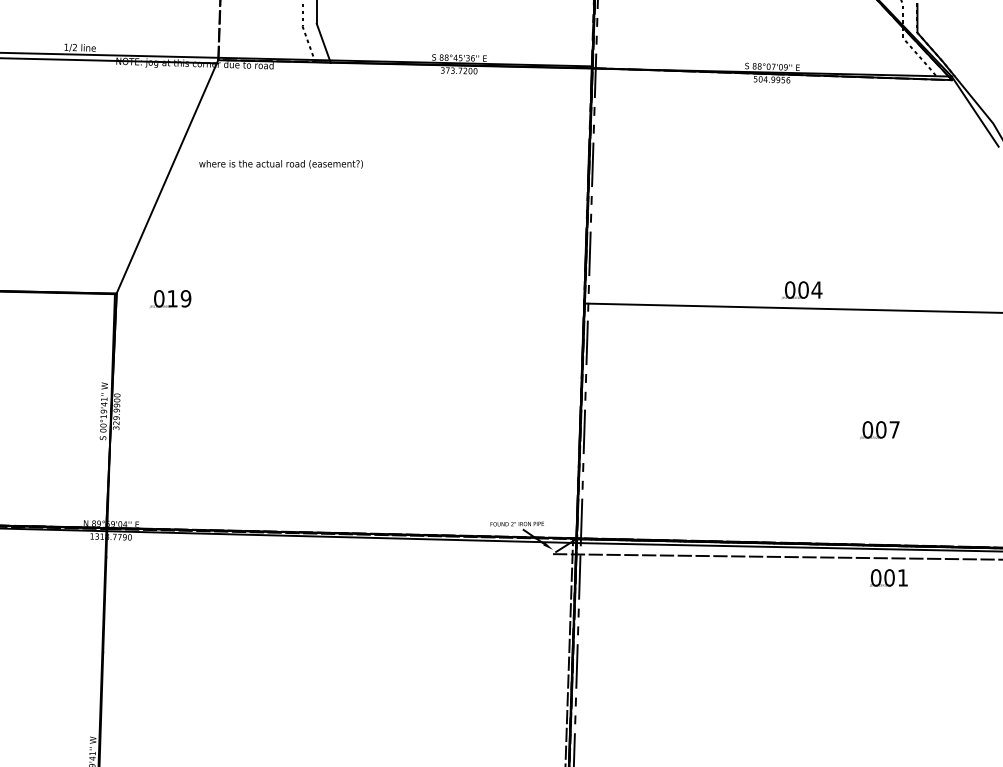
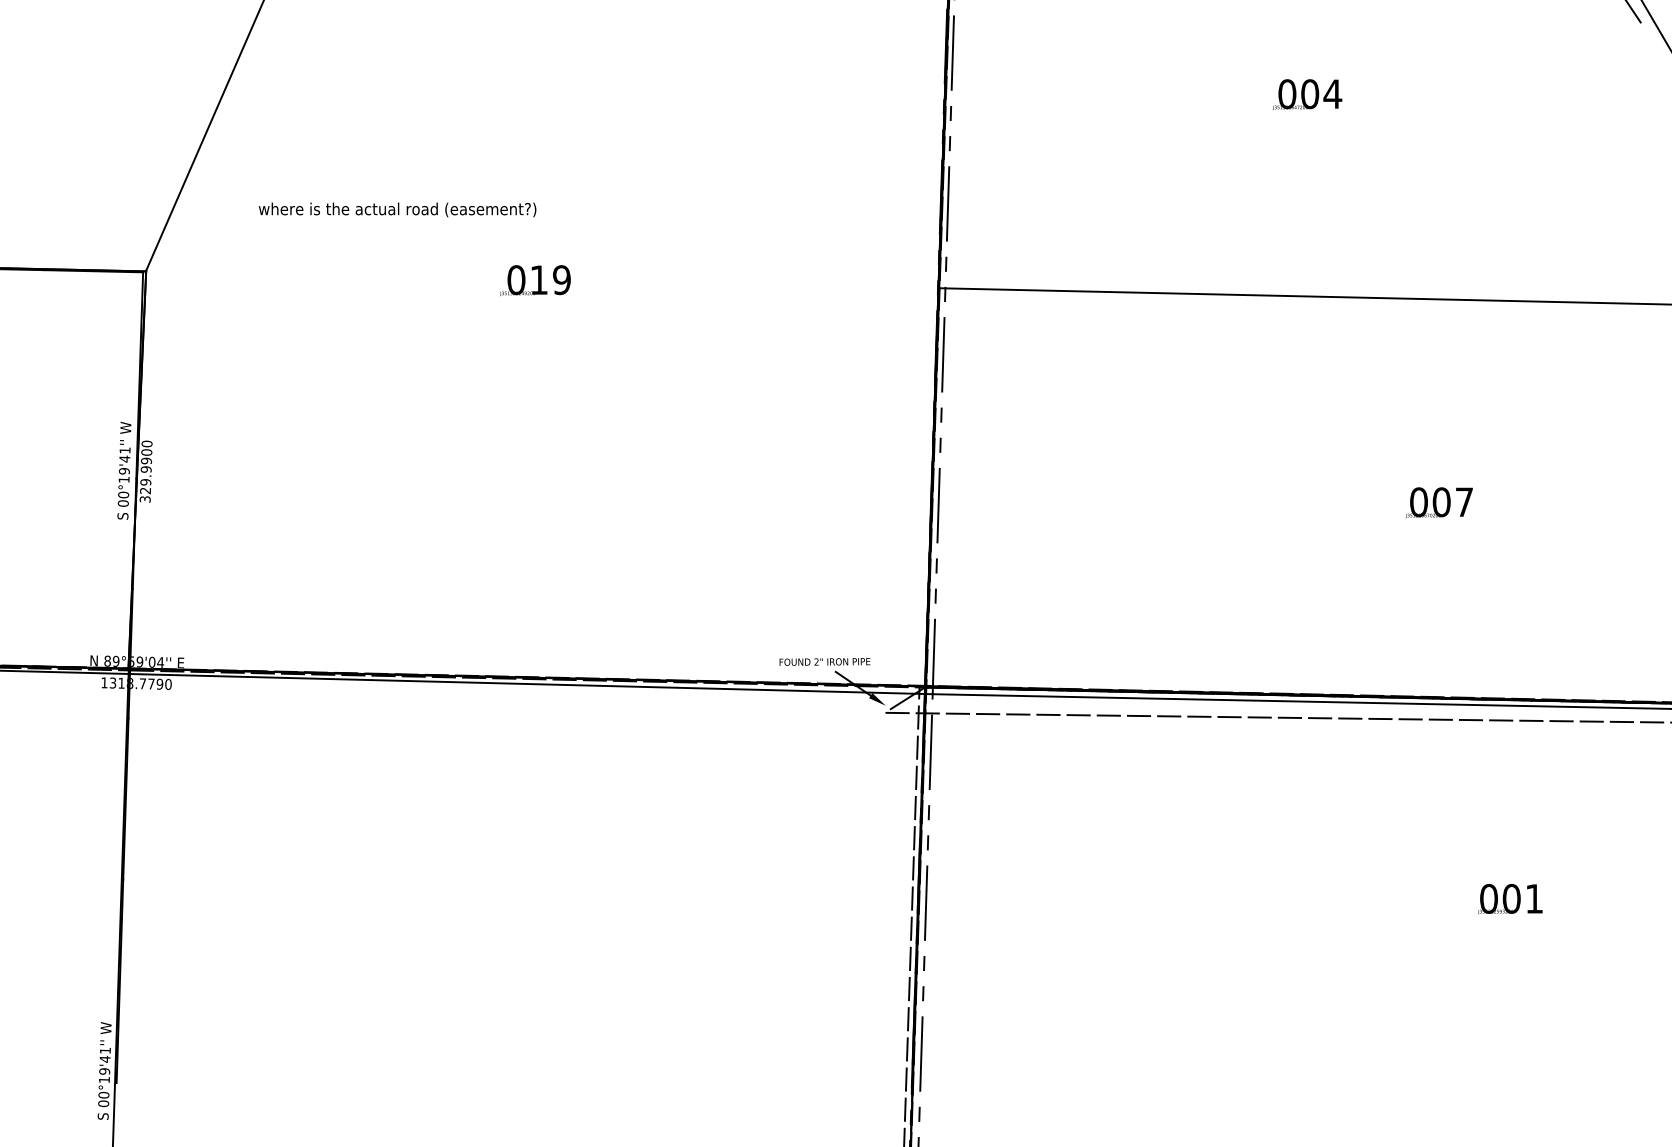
text: (280, 164) -> (396, 210), moved
text: (801, 290) -> (1306, 94), moved
text: (170, 298) -> (535, 279), moved
text: (888, 577) -> (1509, 898), moved

